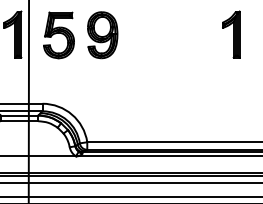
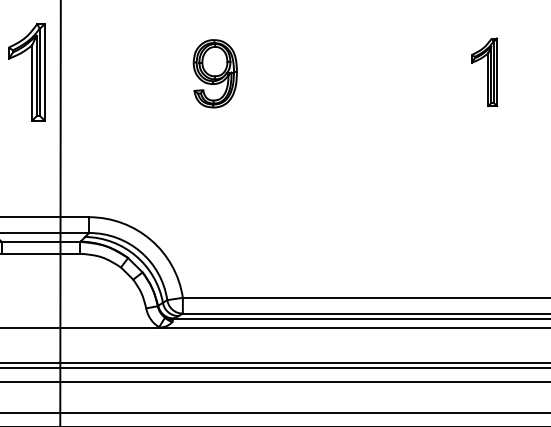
part: (231, 34) -> (485, 72), size x0.7
part: (58, 35) -> (122, 74), removed
part: (102, 35) -> (214, 74), size x0.7

